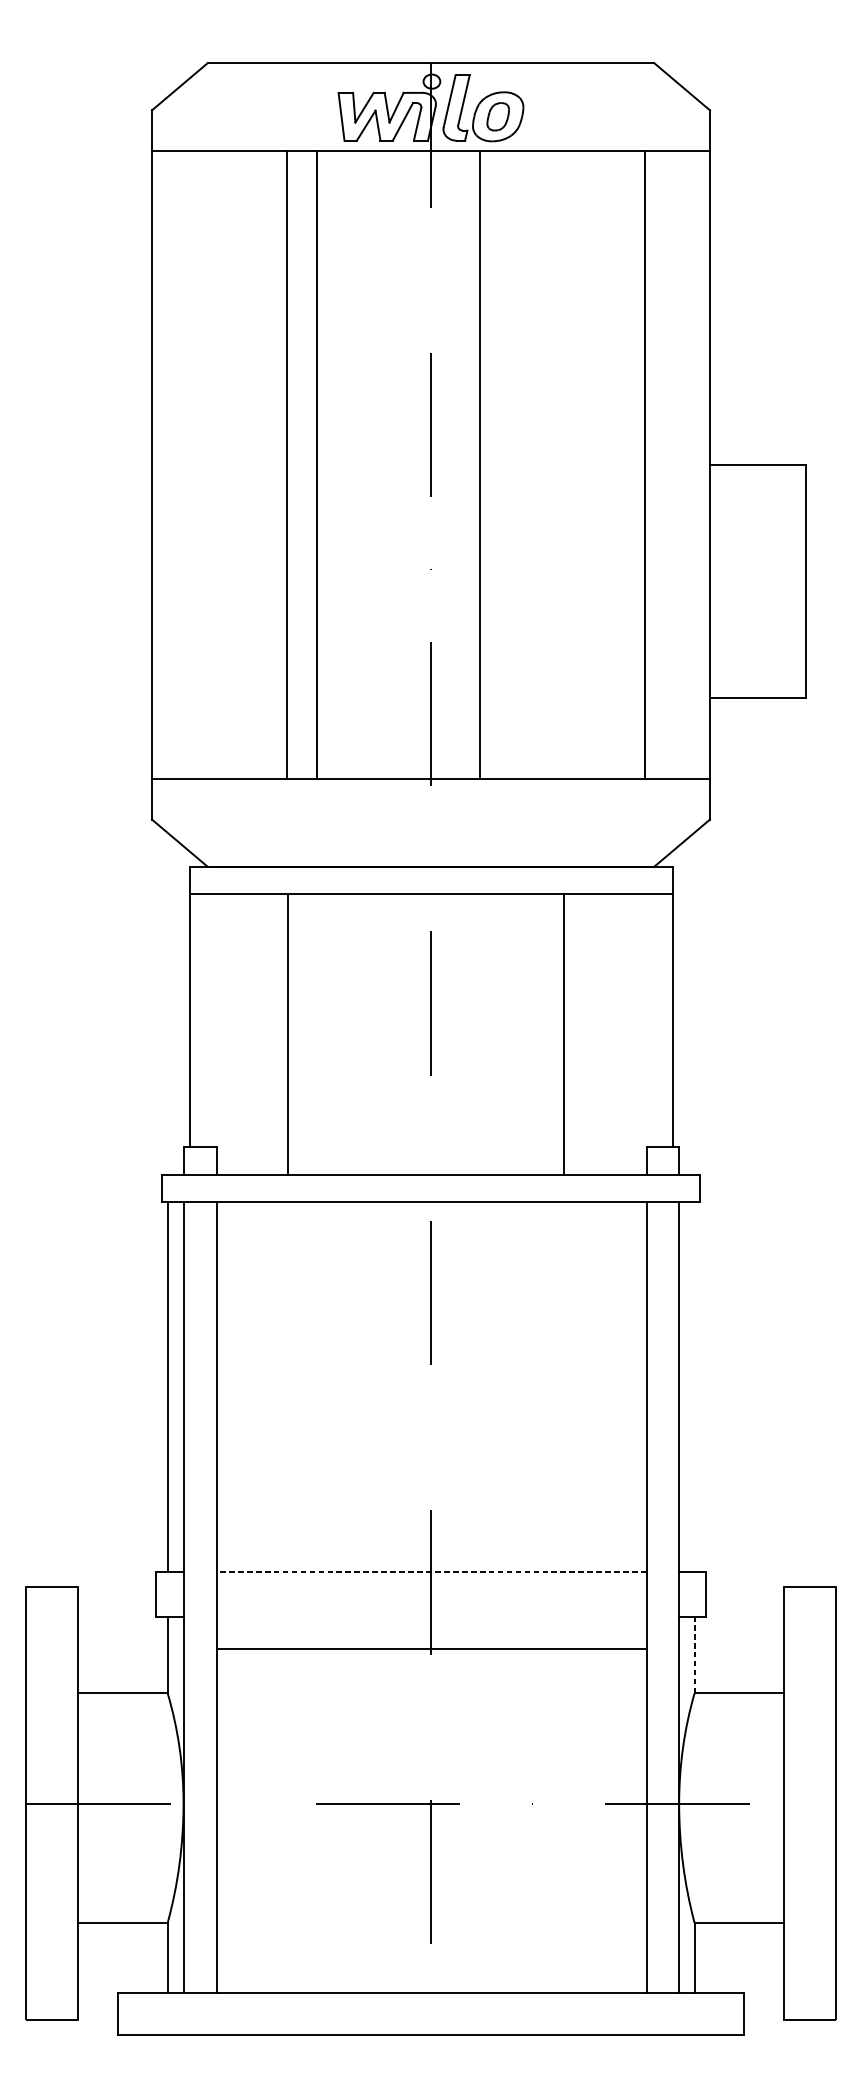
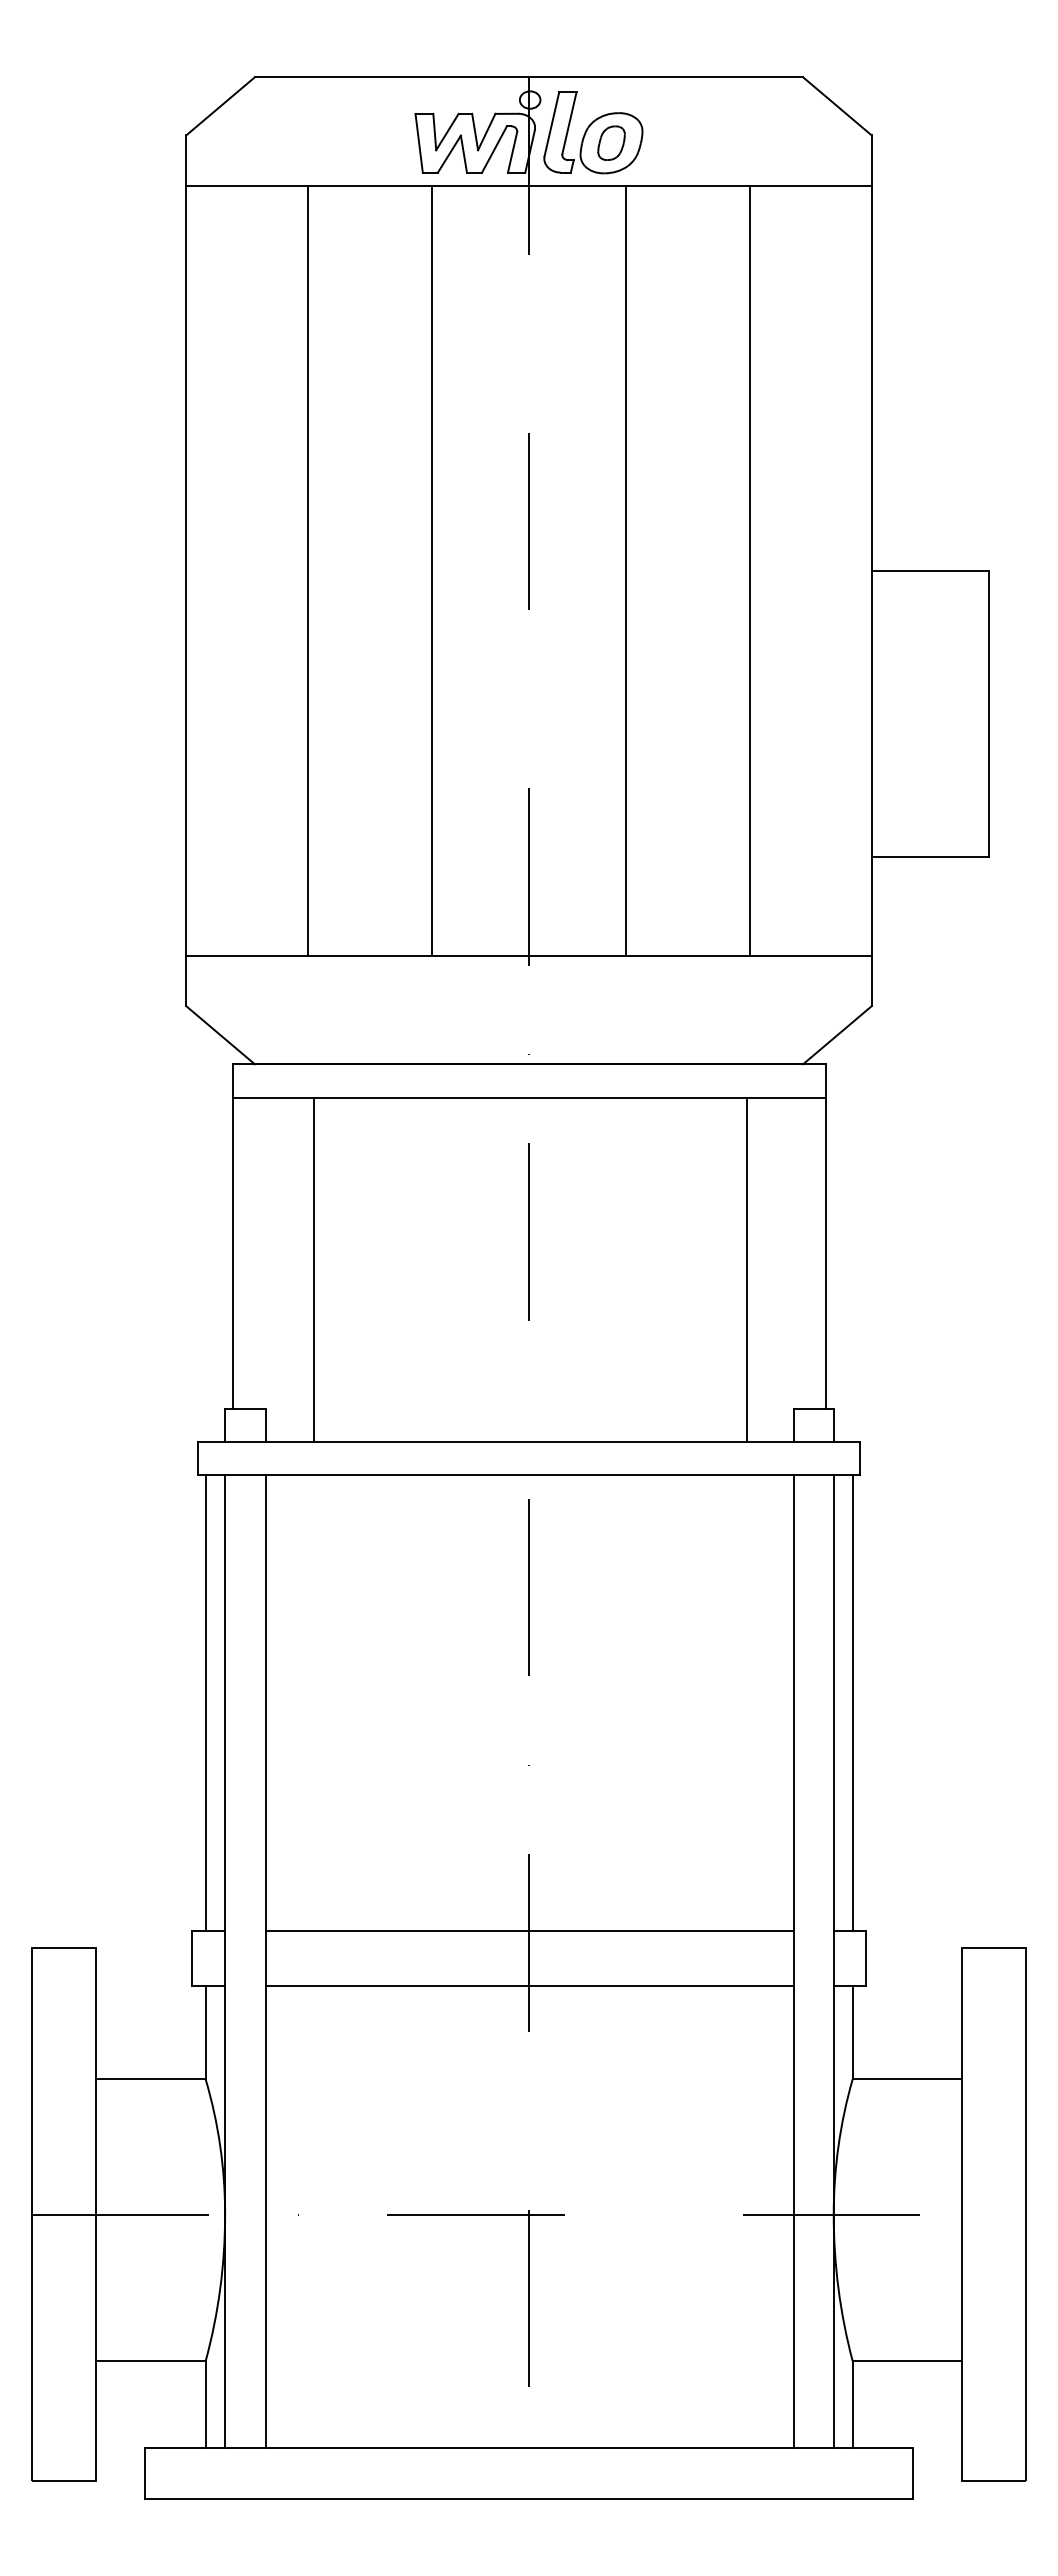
line: (287, 464) -> (307, 570), moved
line: (316, 464) -> (431, 570), moved
line: (480, 464) -> (626, 570), moved
line: (644, 464) -> (750, 570), moved
line: (288, 1033) -> (314, 1269), moved
line: (564, 1033) -> (746, 1269), moved
line: (694, 1386) -> (852, 1702), added
line: (431, 1572) -> (529, 1930), dashed -> solid
line: (431, 1648) -> (529, 1985), moved
line: (694, 1655) -> (852, 2032), dashed -> solid

